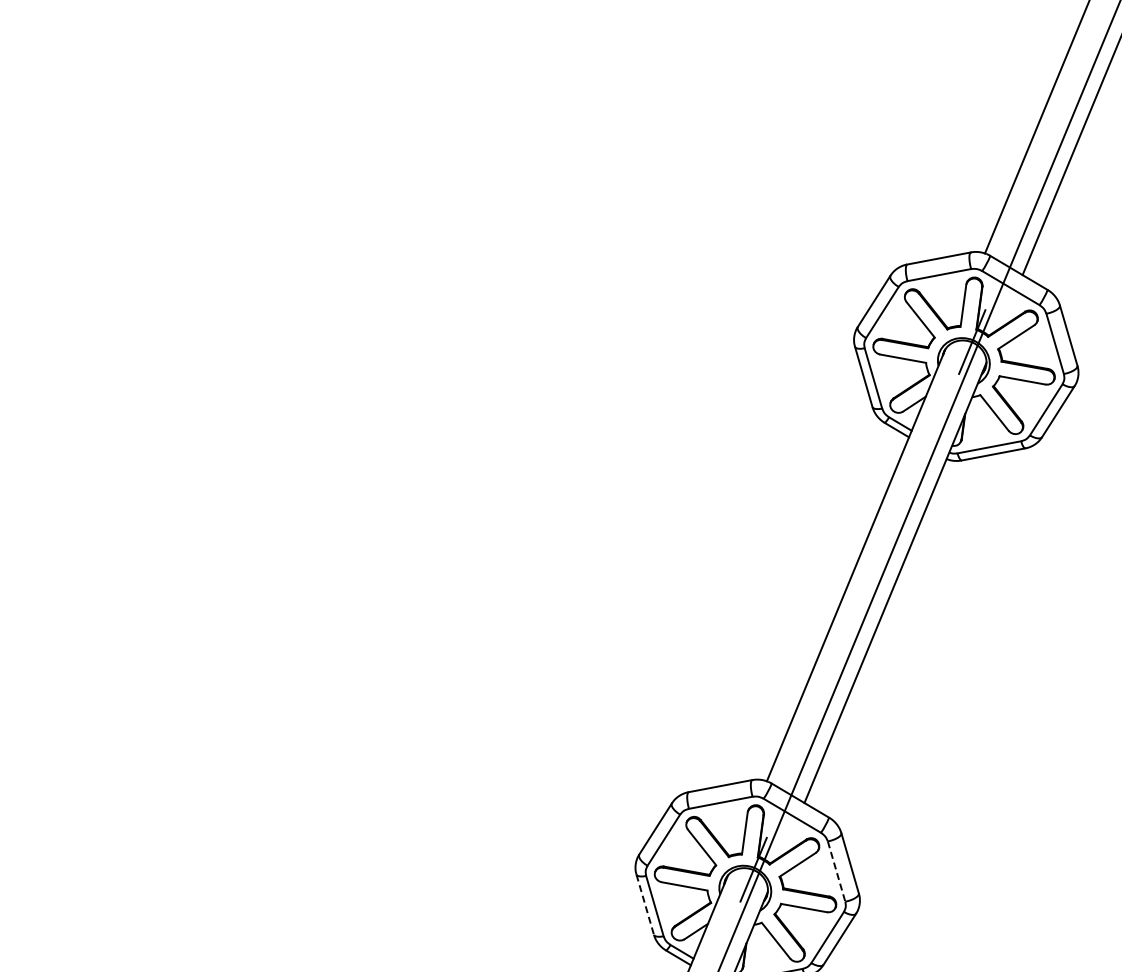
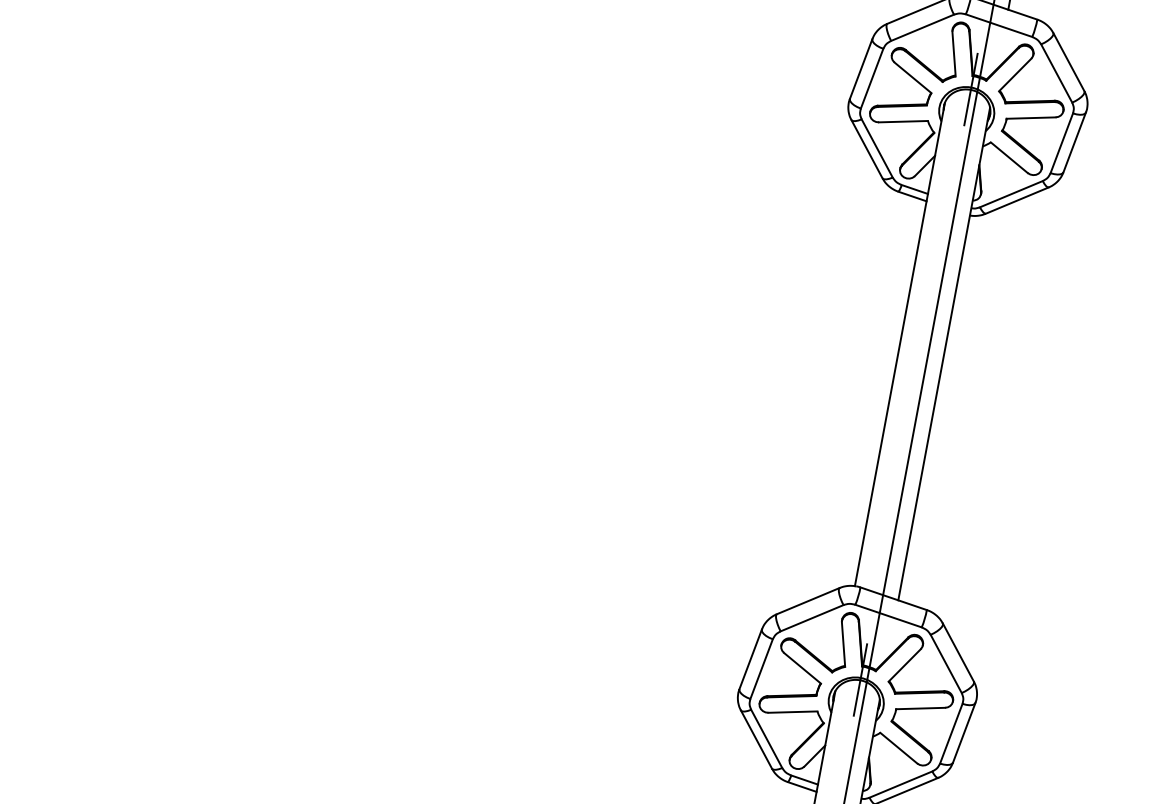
line: (836, 872) -> (946, 664), dashed -> solid
line: (645, 905) -> (756, 740), dashed -> solid

